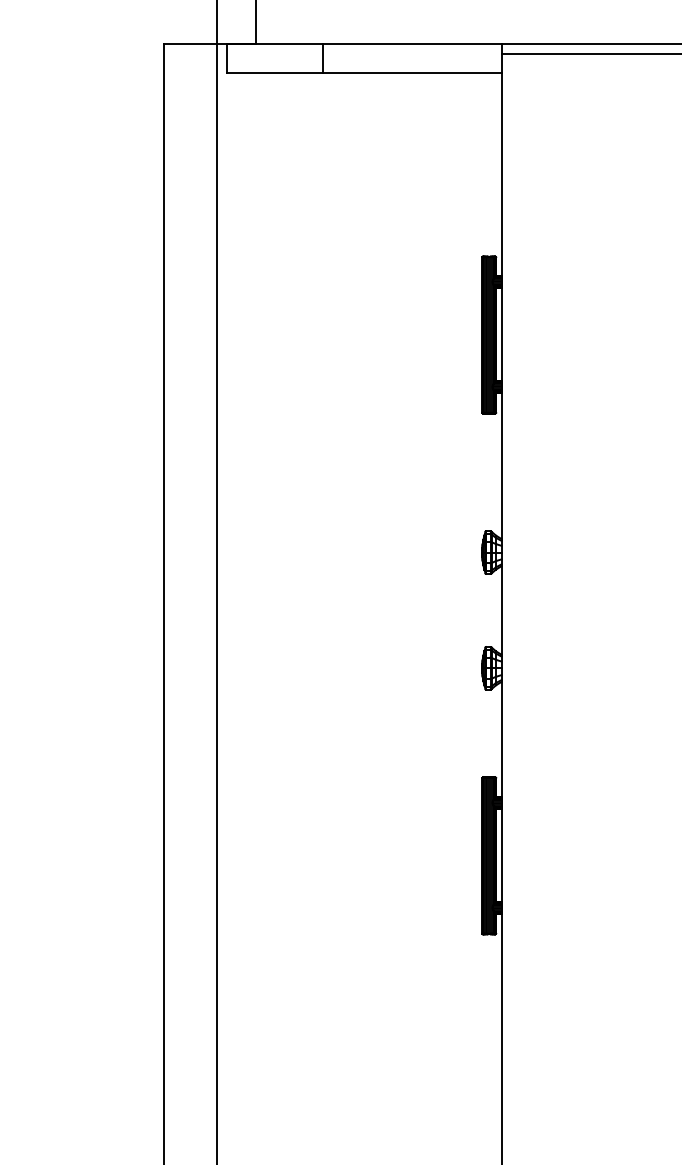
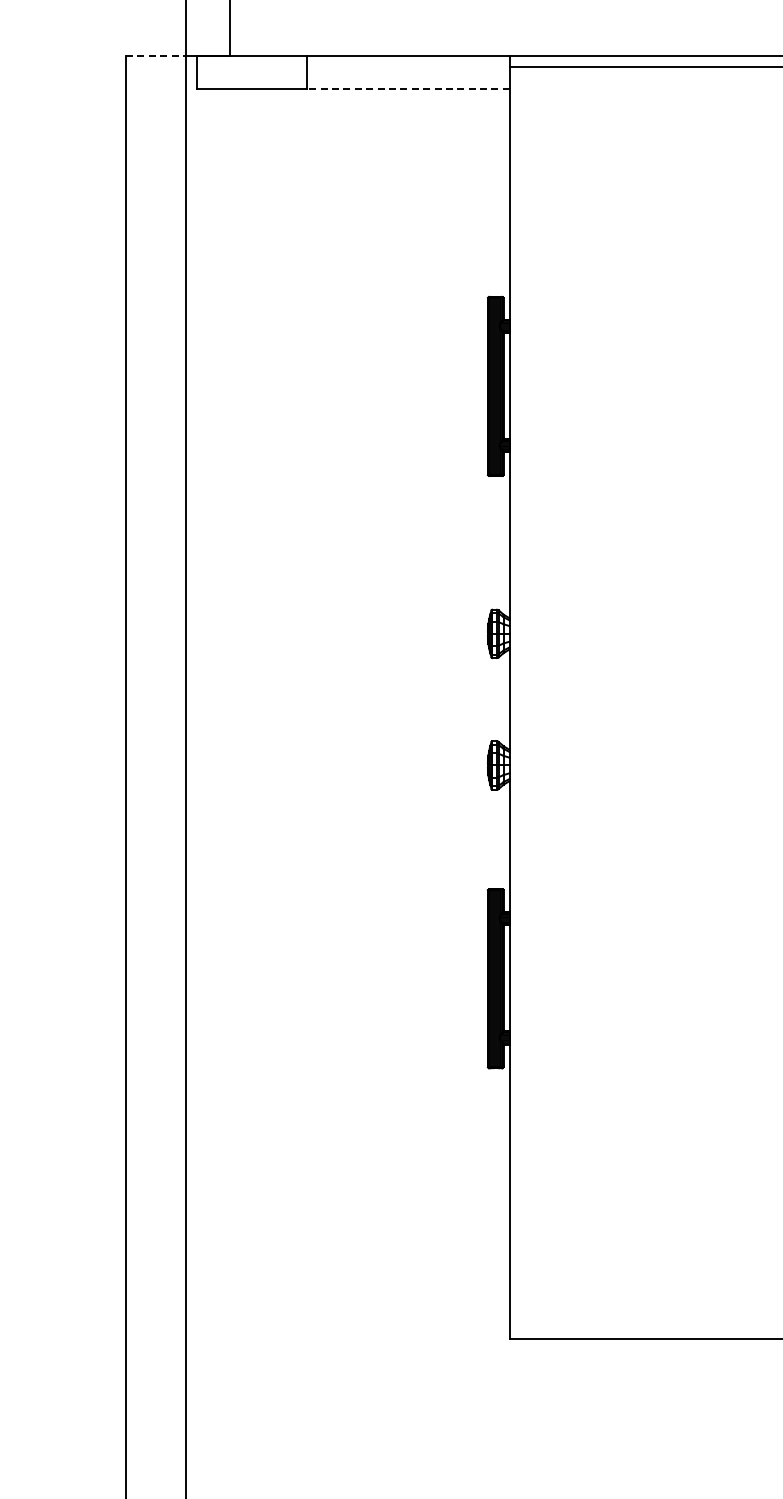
line: (190, 44) -> (156, 55), solid -> dashed
line: (411, 73) -> (407, 88), solid -> dashed

